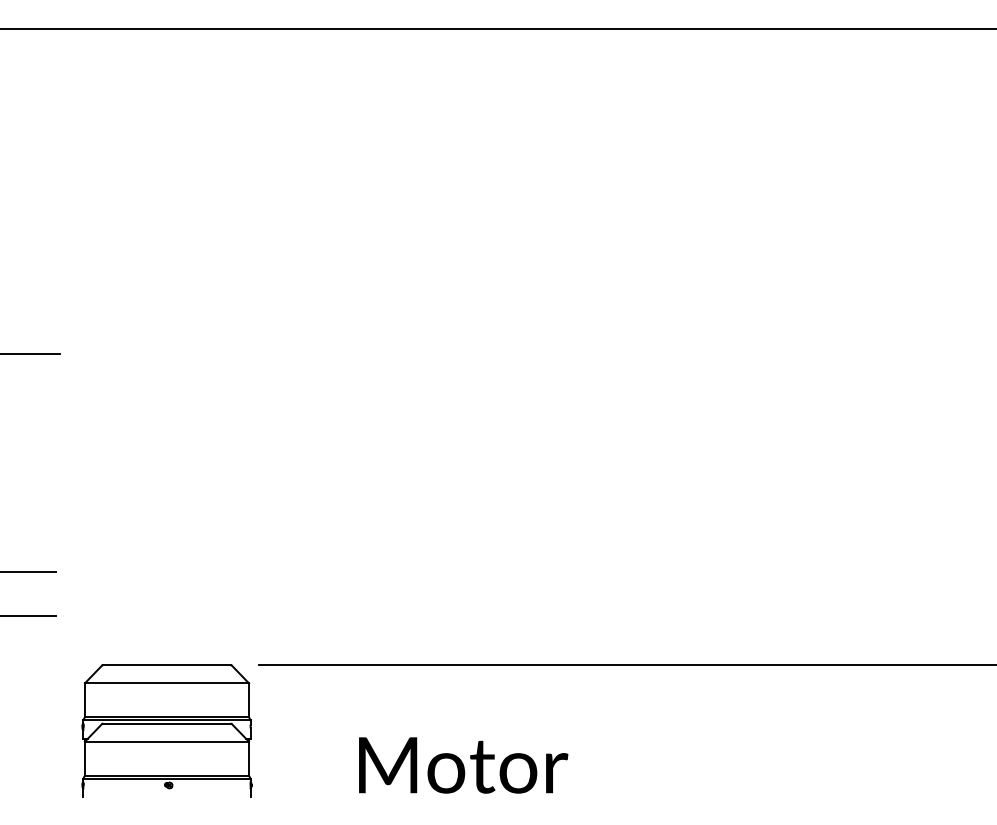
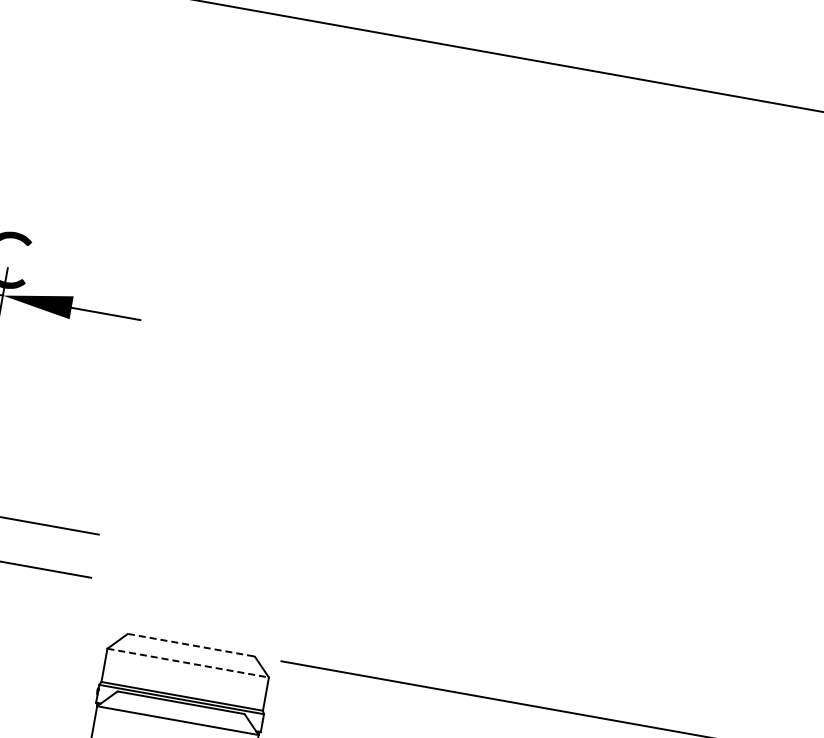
line: (166, 665) -> (190, 645), solid -> dashed
line: (167, 683) -> (188, 663), solid -> dashed

